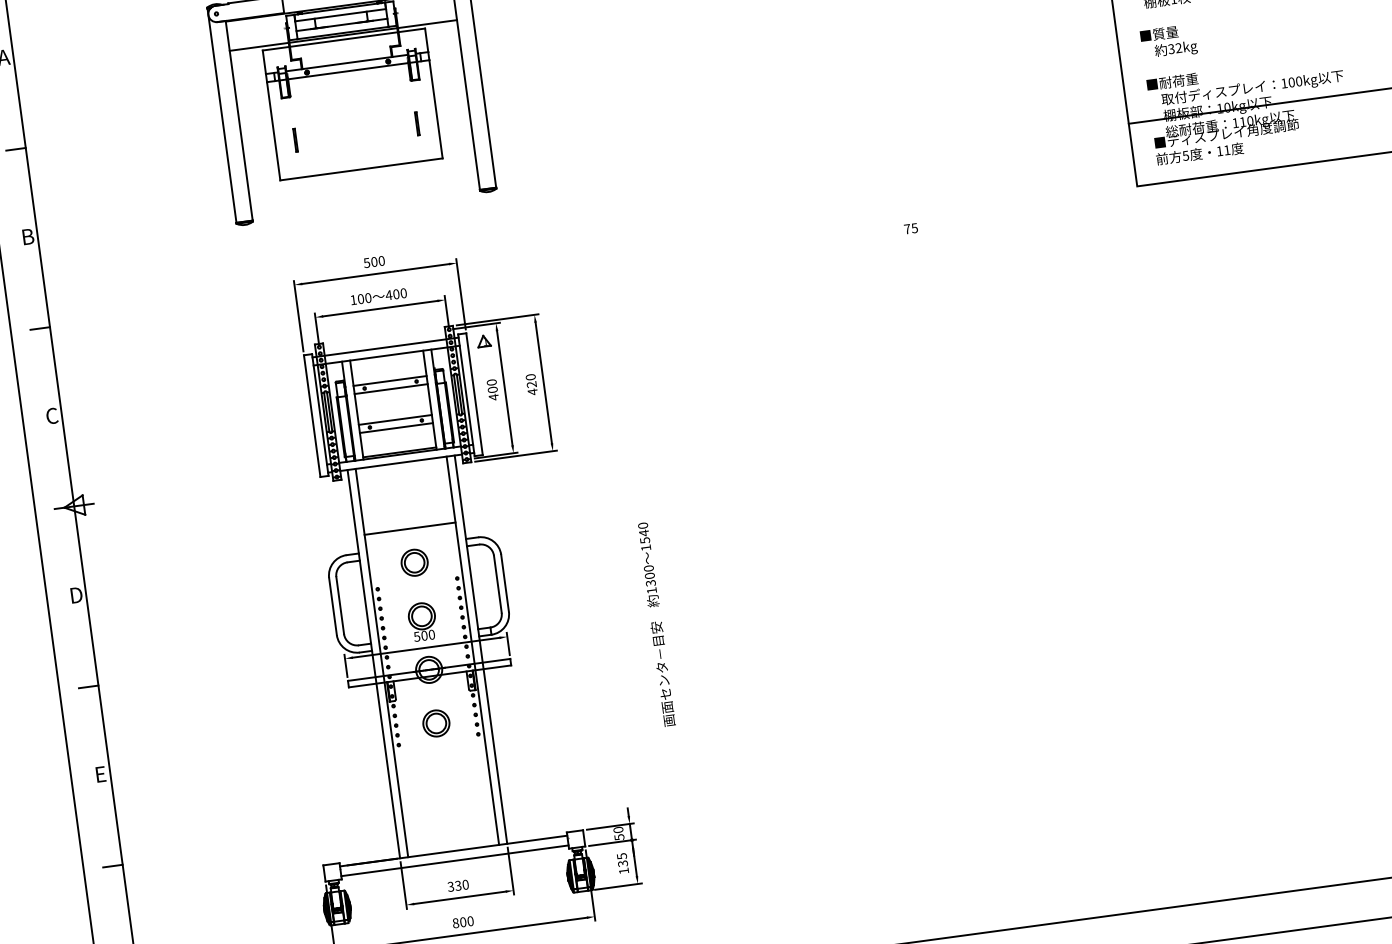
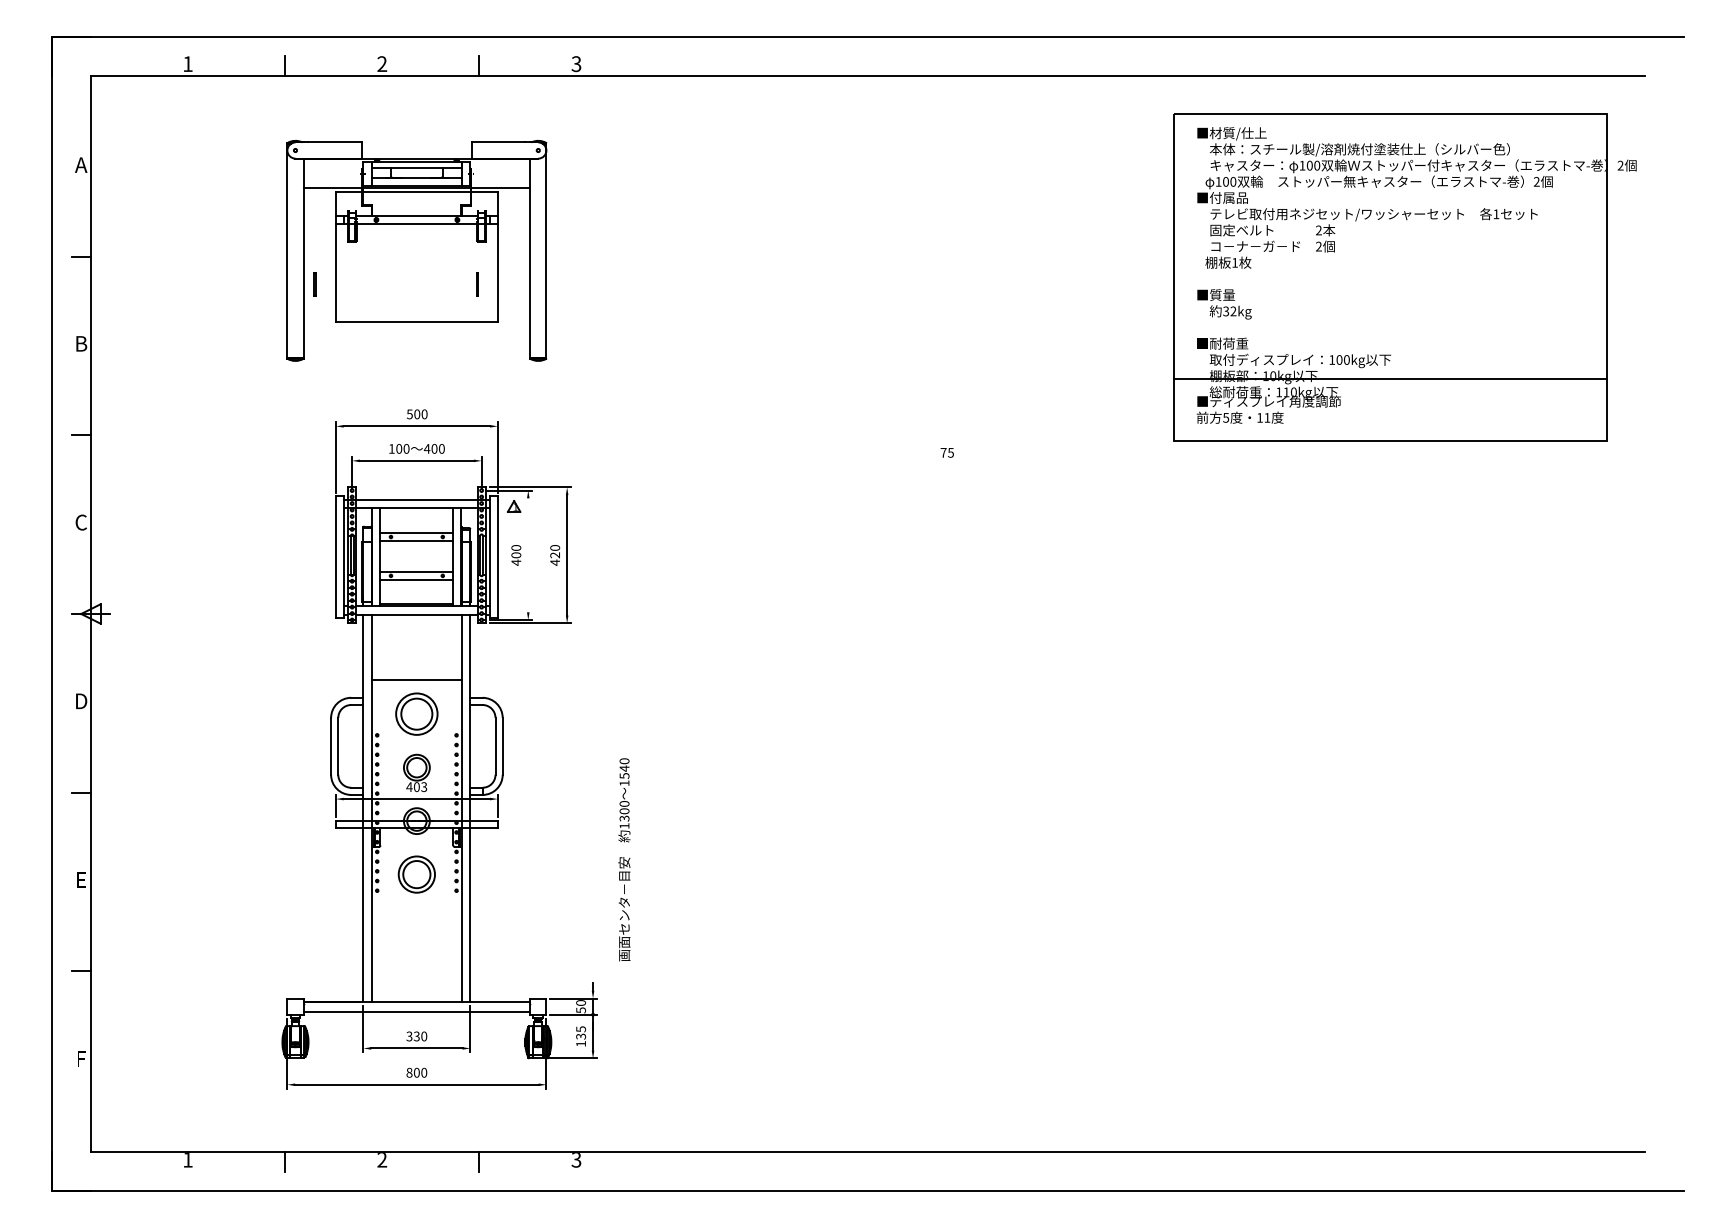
line: (294, 140) -> (314, 284), moved
line: (505, 388) -> (528, 555), removed
part: (414, 563) -> (416, 714), size x1.6
text: (656, 624) -> (624, 859), moved
text: (424, 636) -> (416, 787), 500 -> 403
part: (435, 723) -> (416, 874), size x1.4

